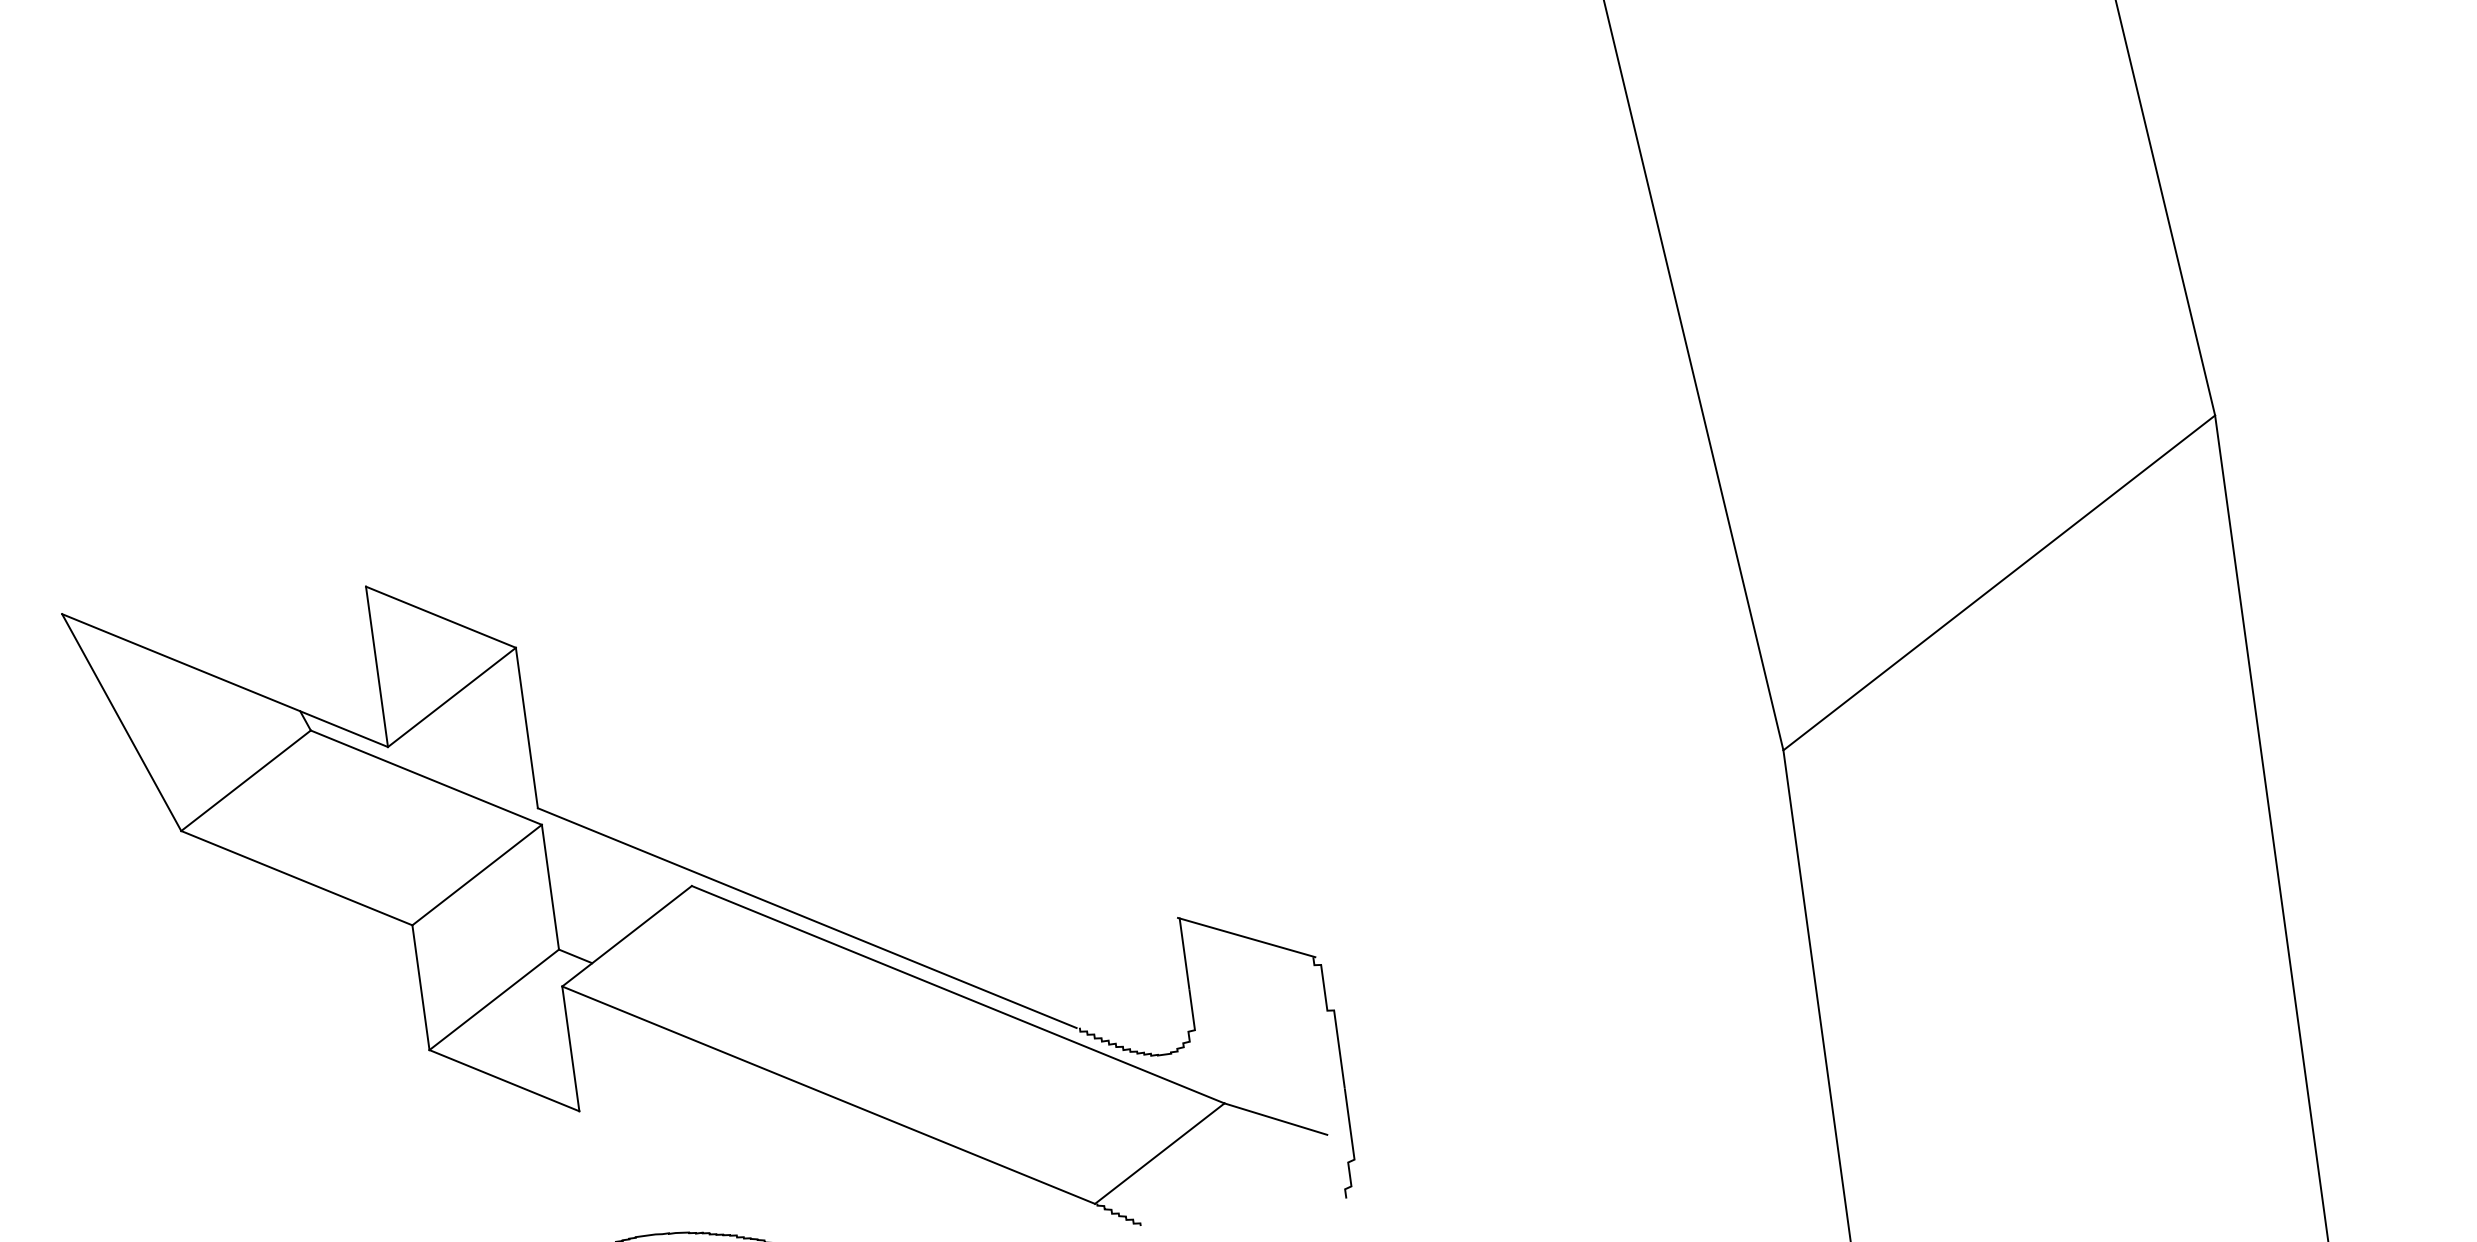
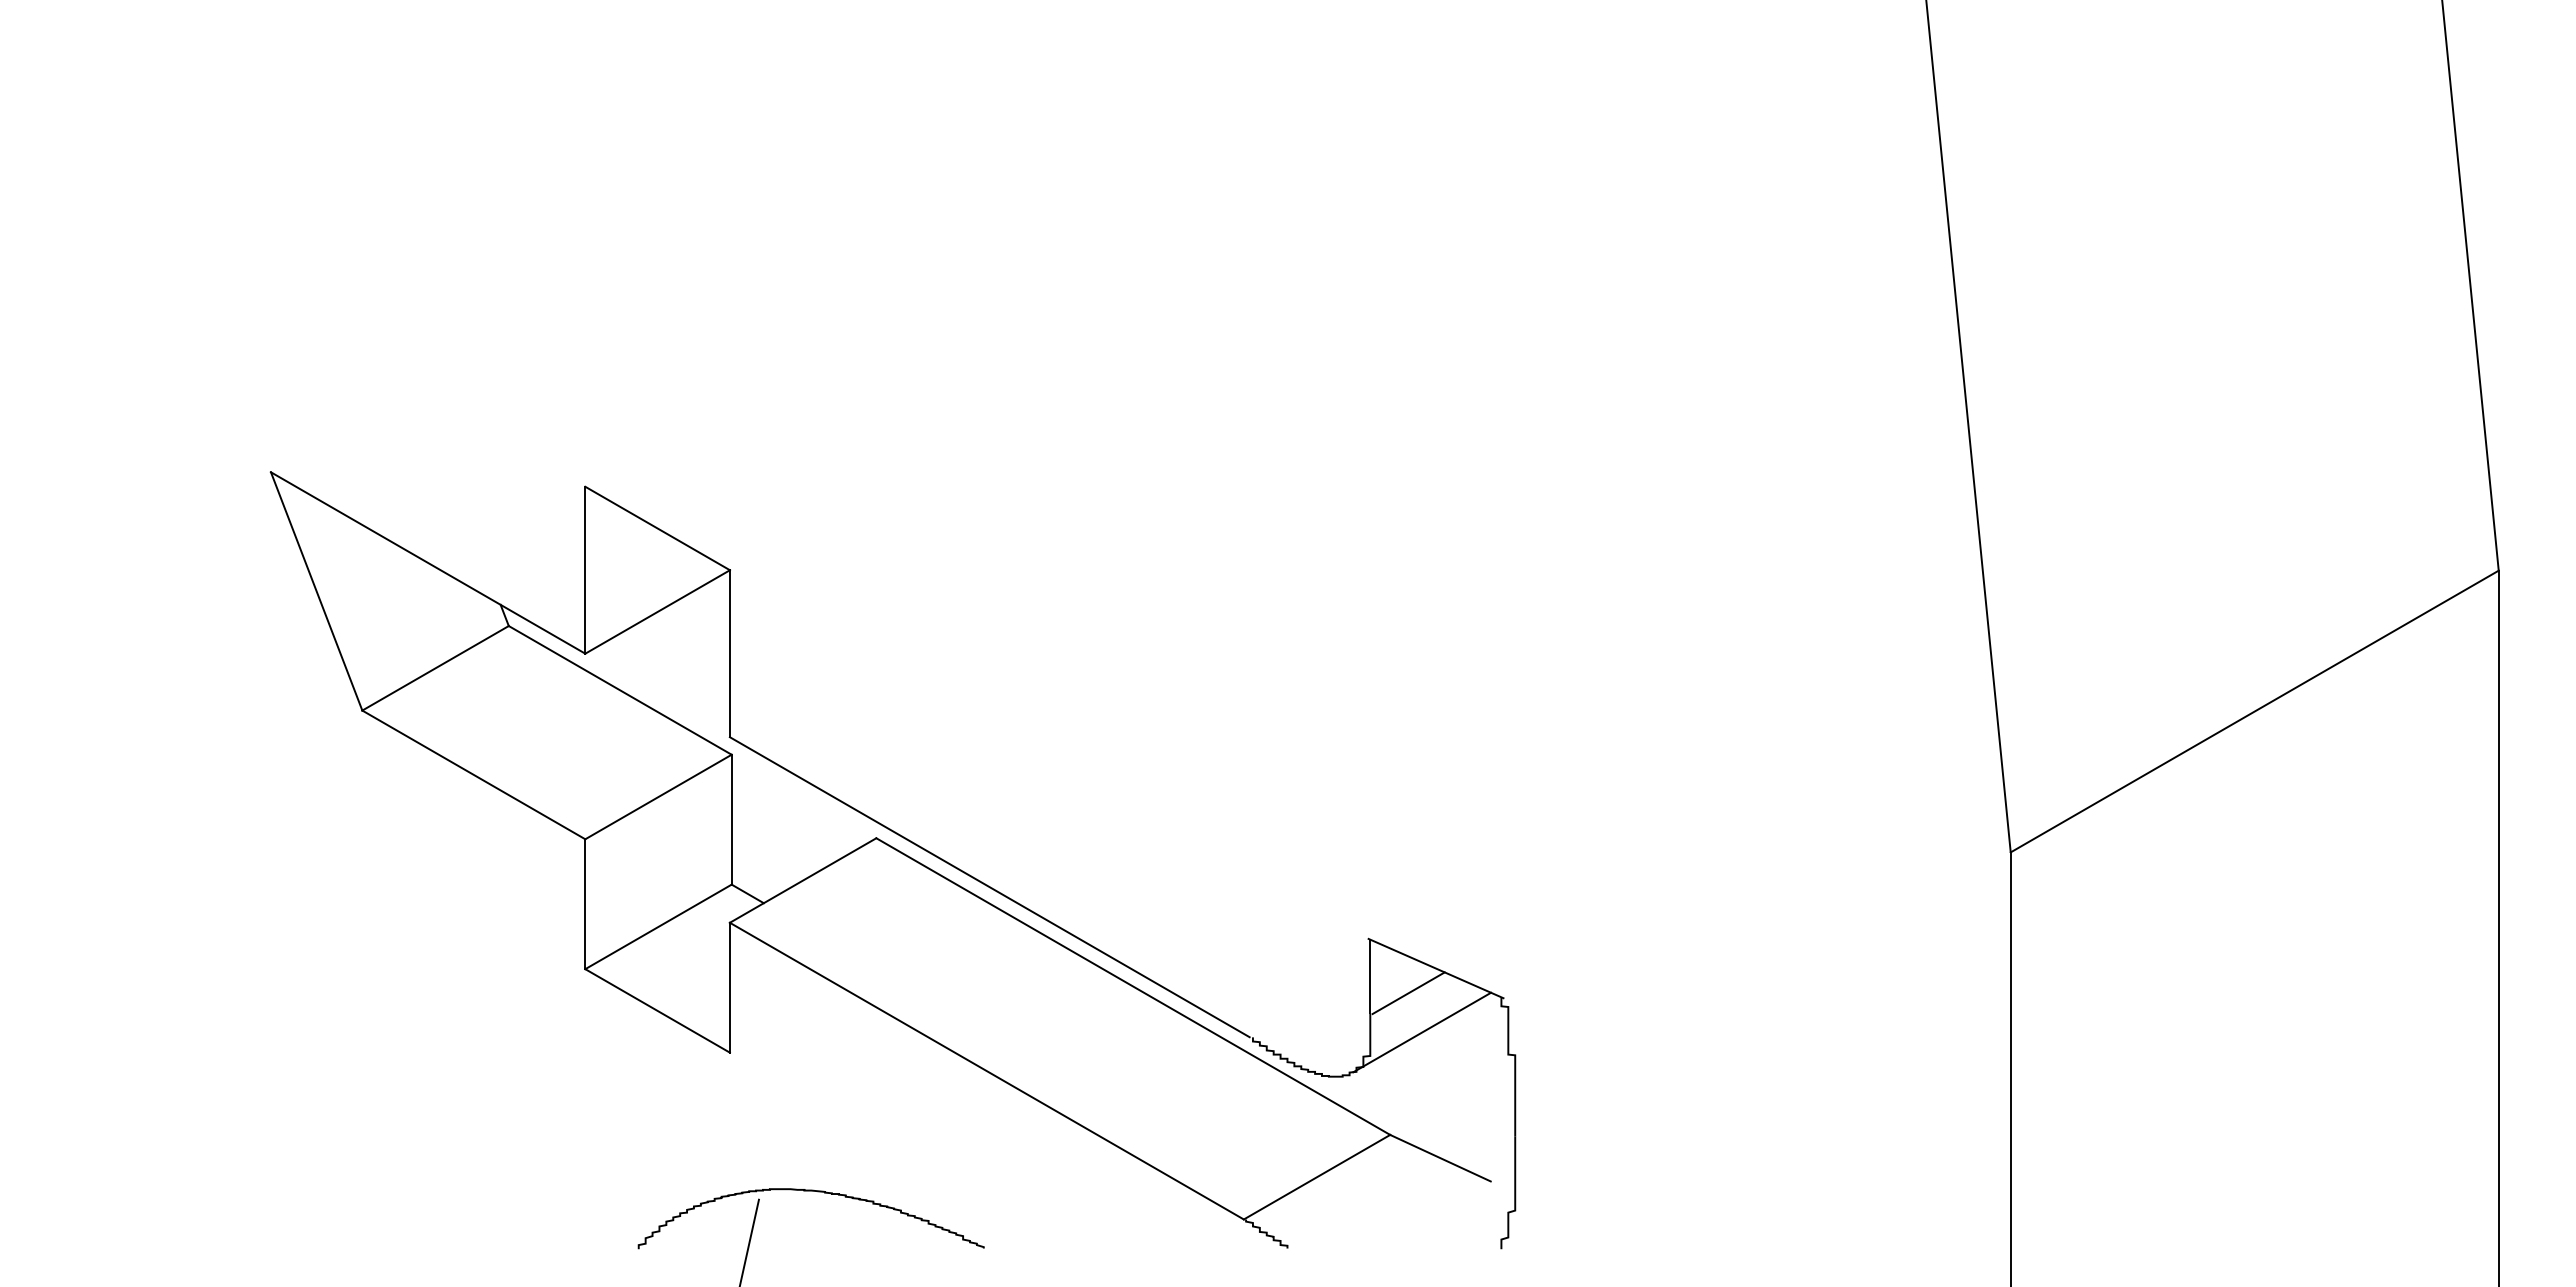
line: (1223, 965) -> (1408, 993), added
line: (1242, 1000) -> (1422, 1032), added

